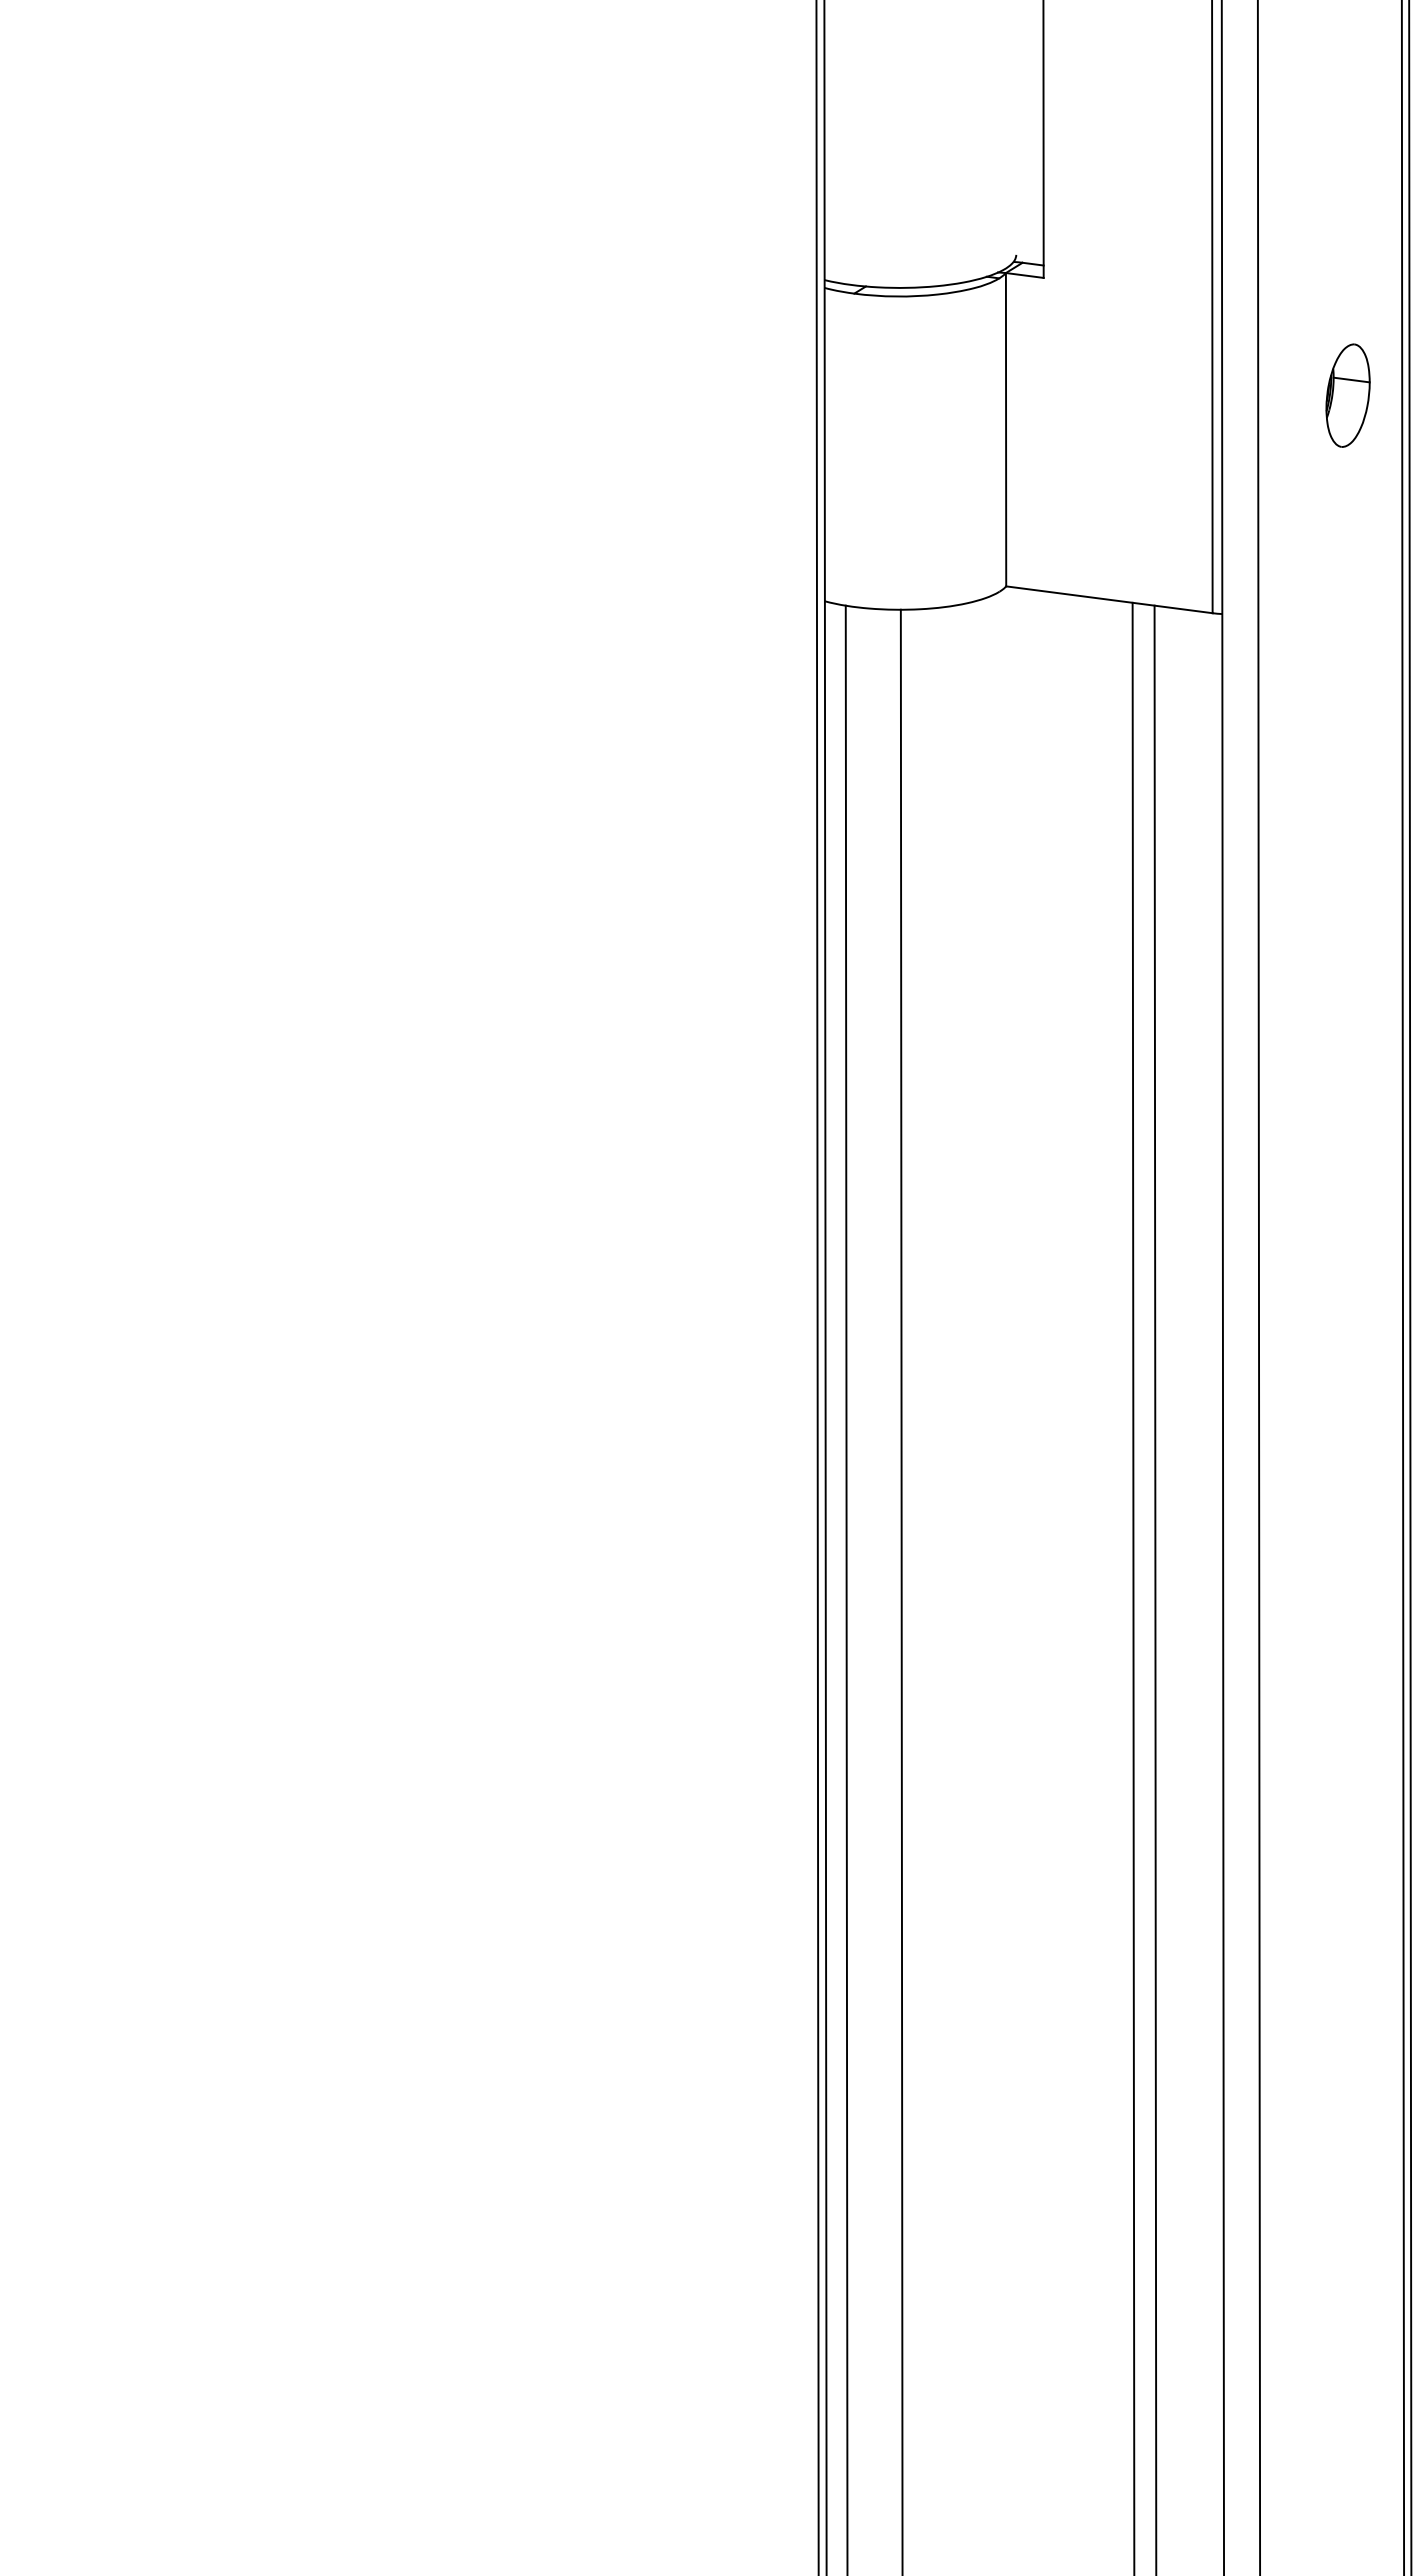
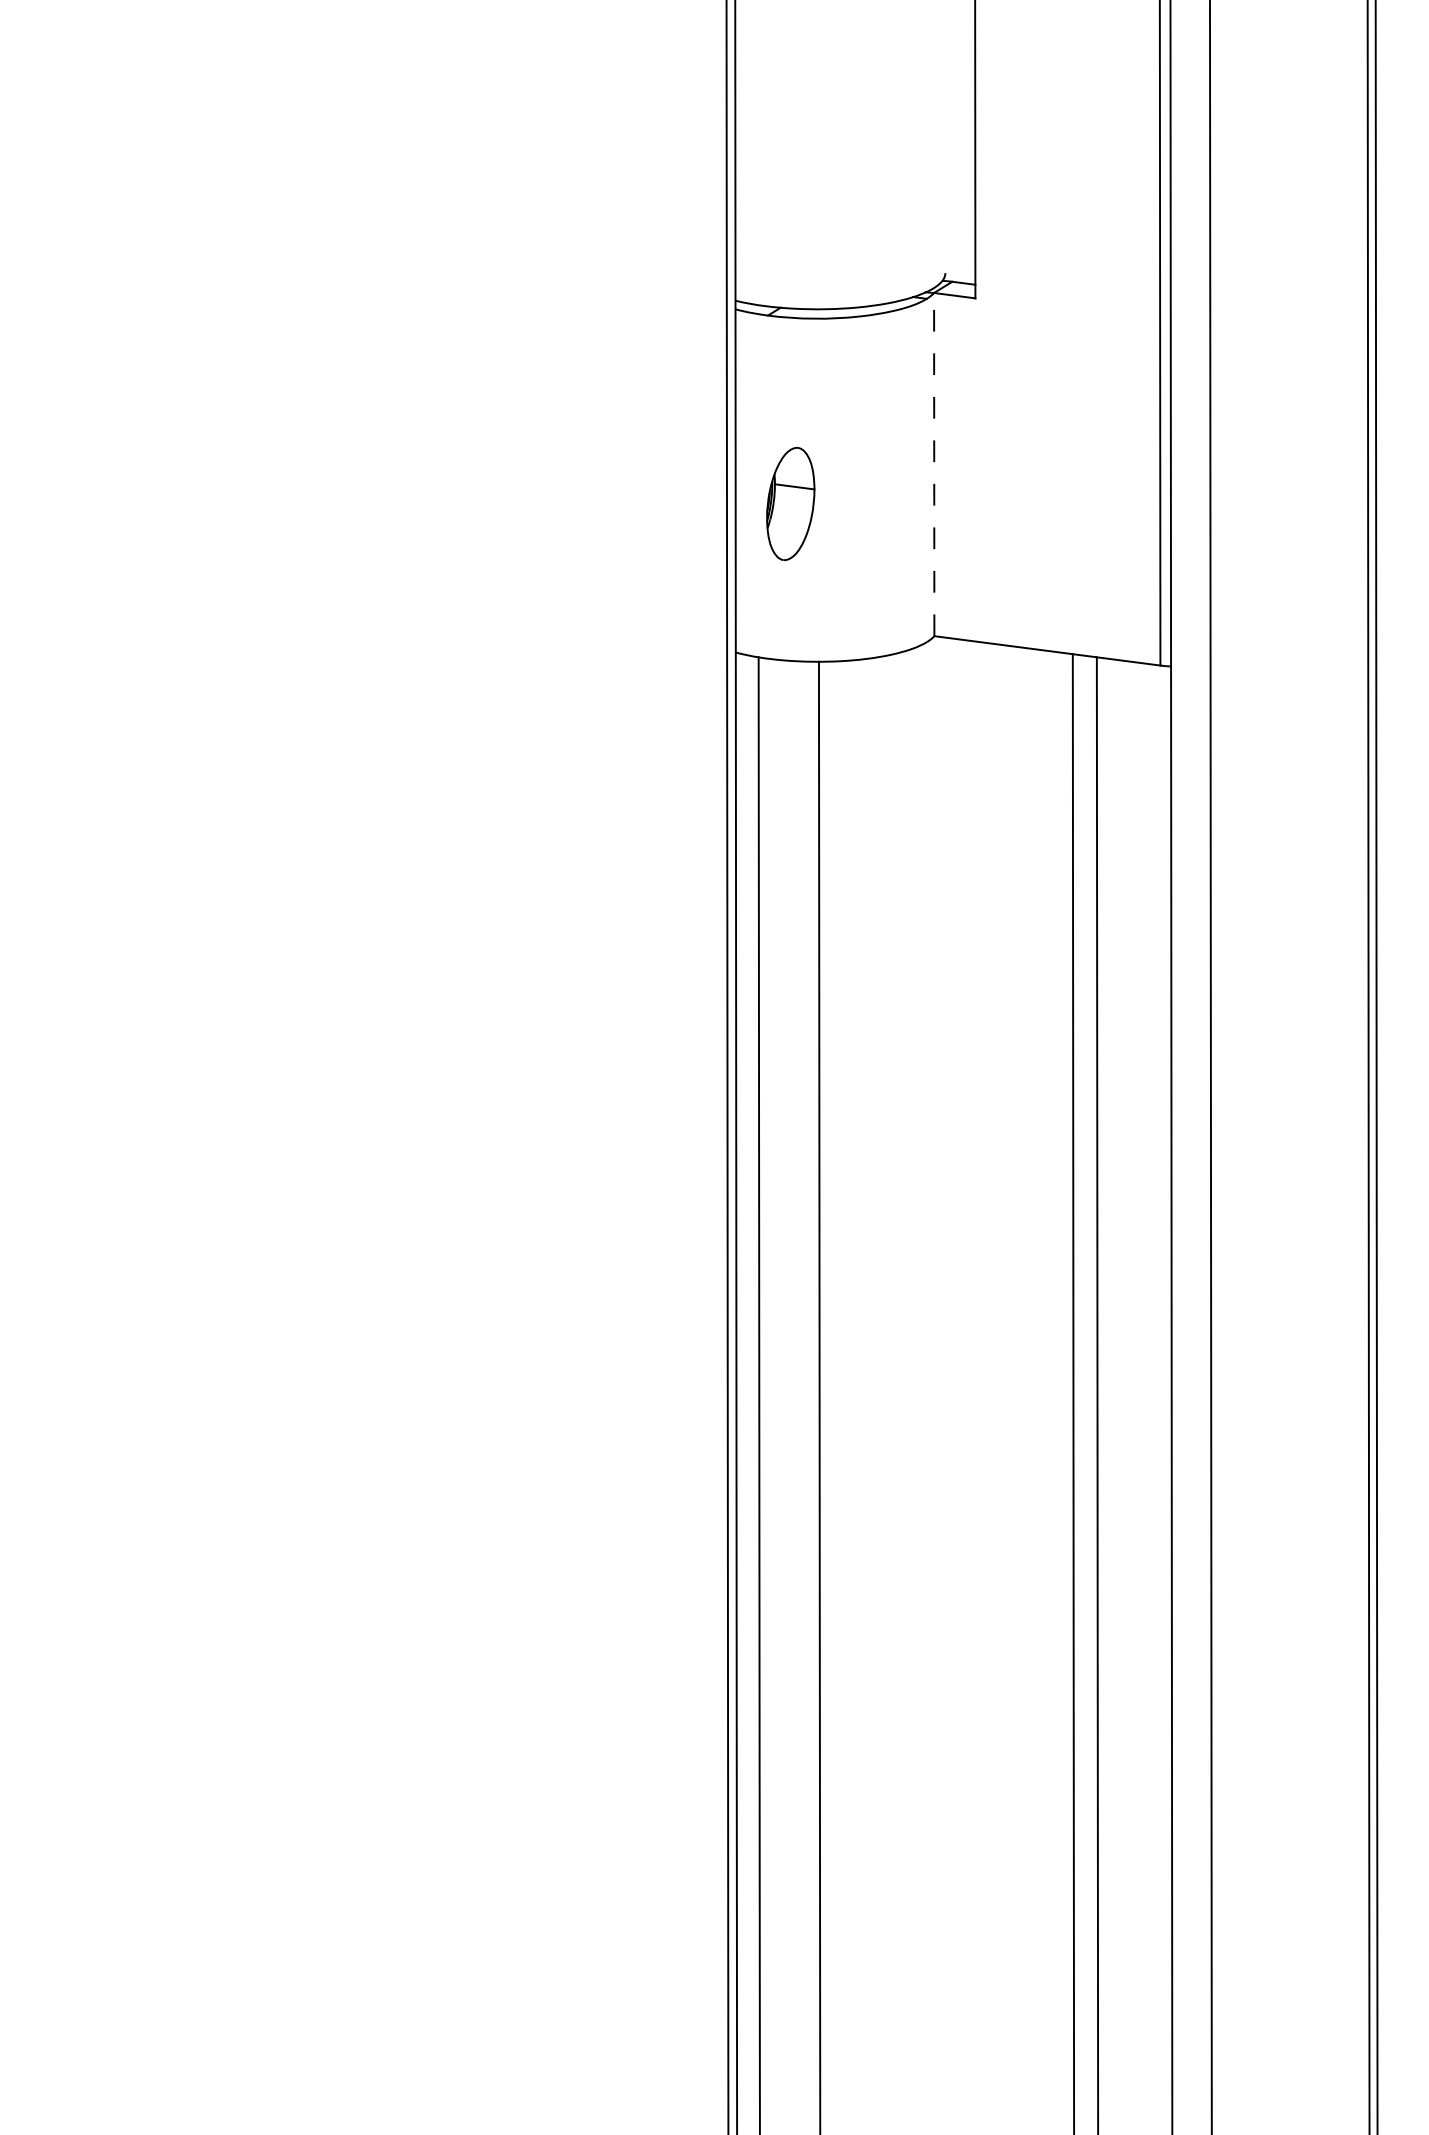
part: (1347, 395) -> (790, 503), moved
line: (1006, 429) -> (934, 464), solid -> dashed

